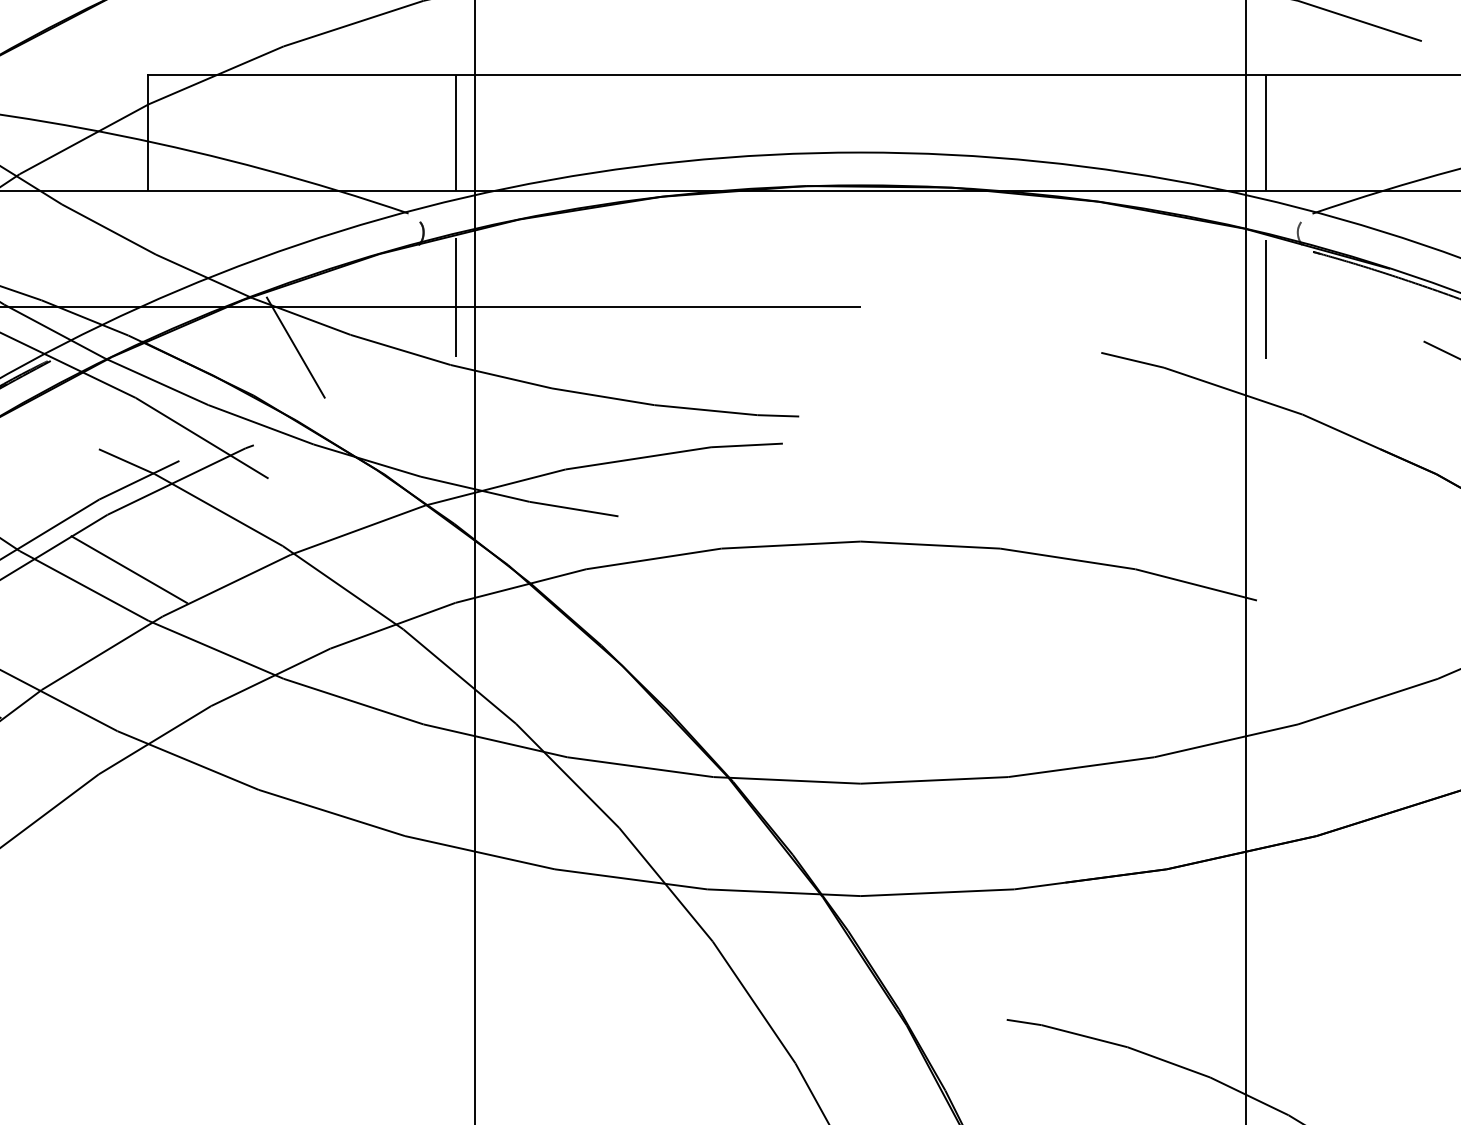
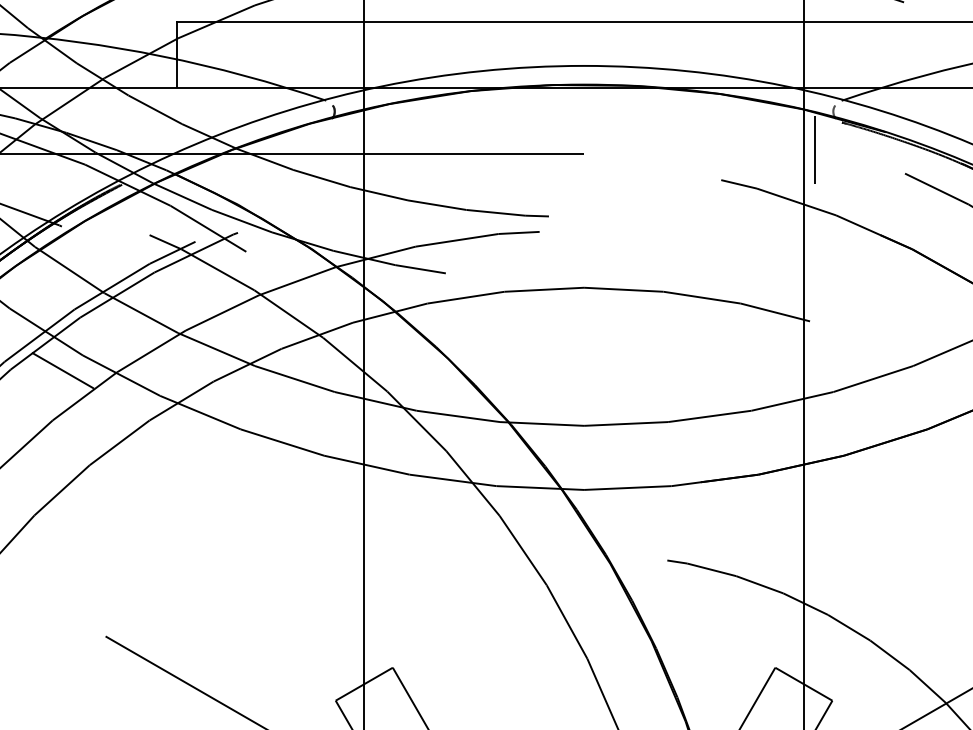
line: (456, 132) -> (353, 54), removed
line: (1264, 132) -> (814, 54), removed
line: (456, 297) -> (353, 148), removed
line: (295, 348) -> (261, 177), removed
line: (128, 569) -> (166, 303), removed

